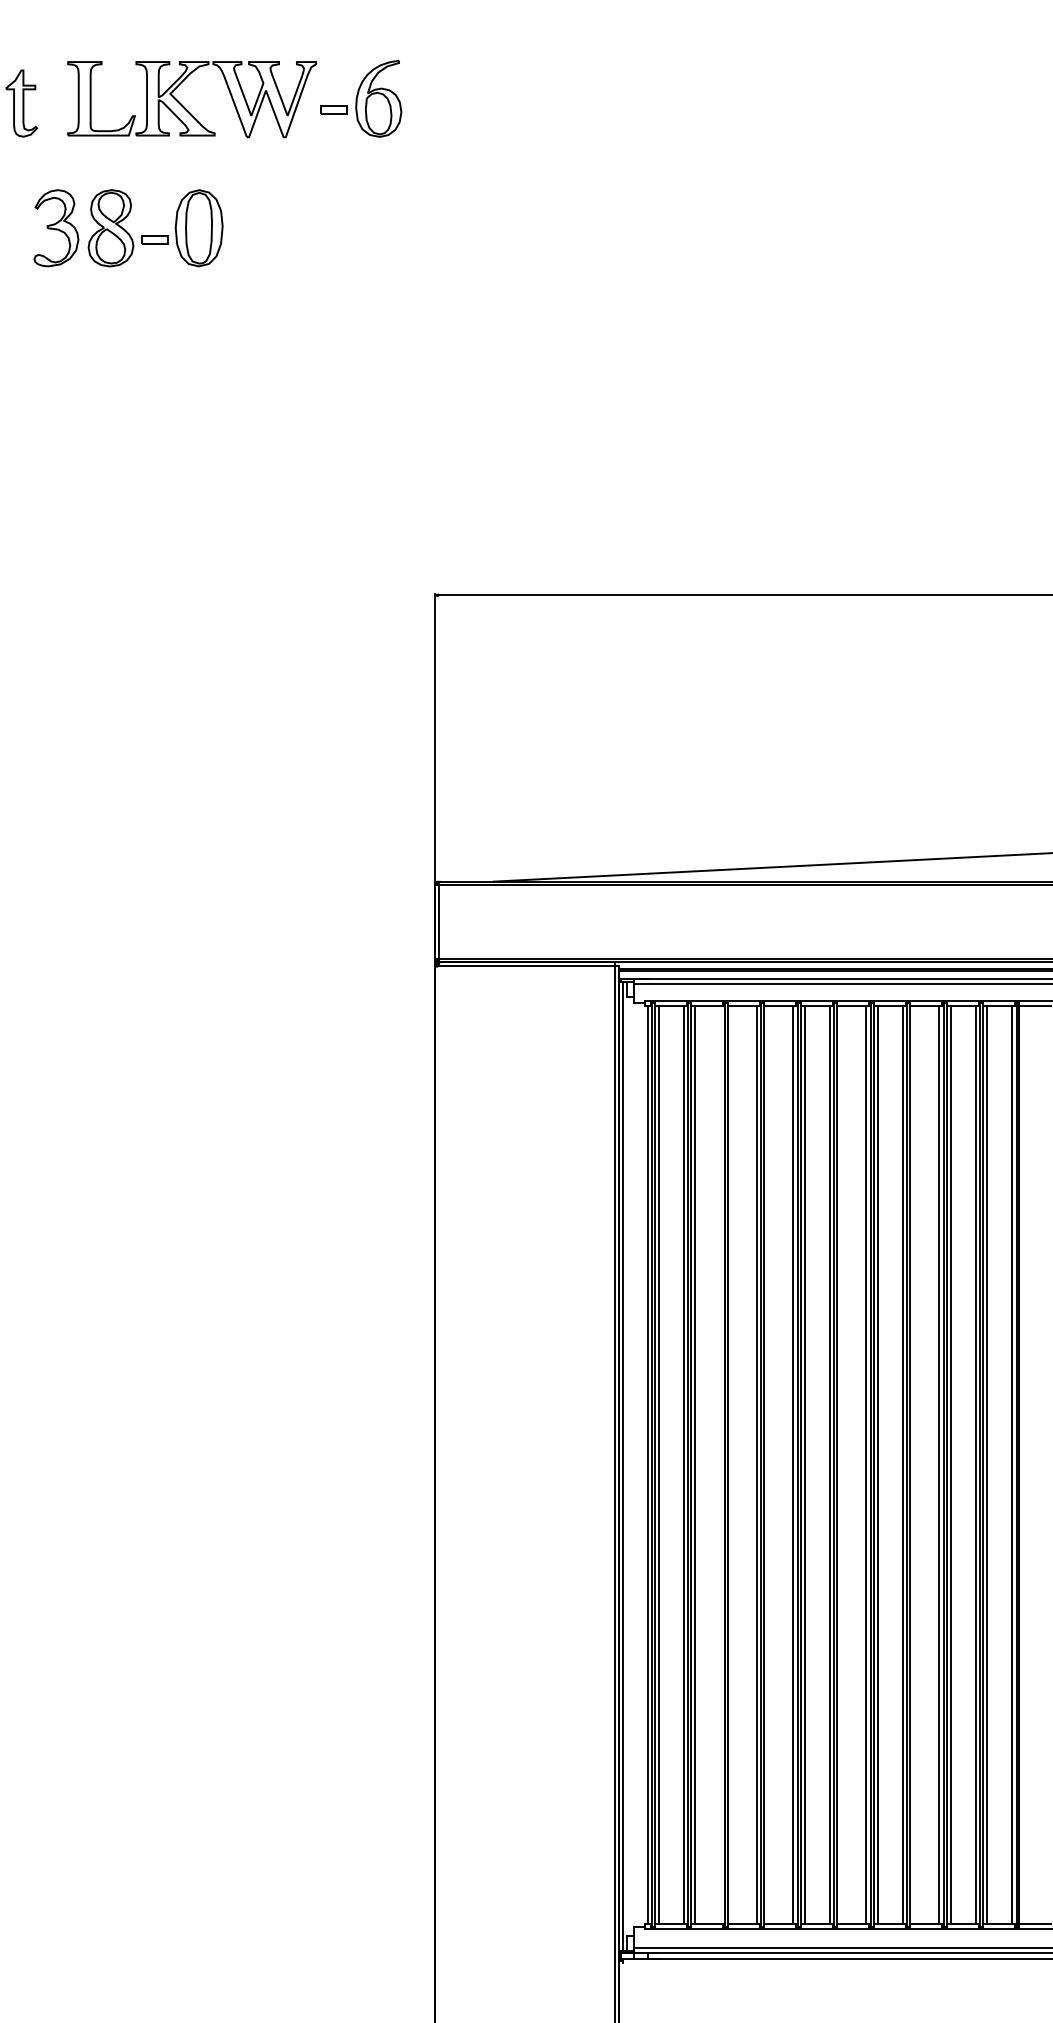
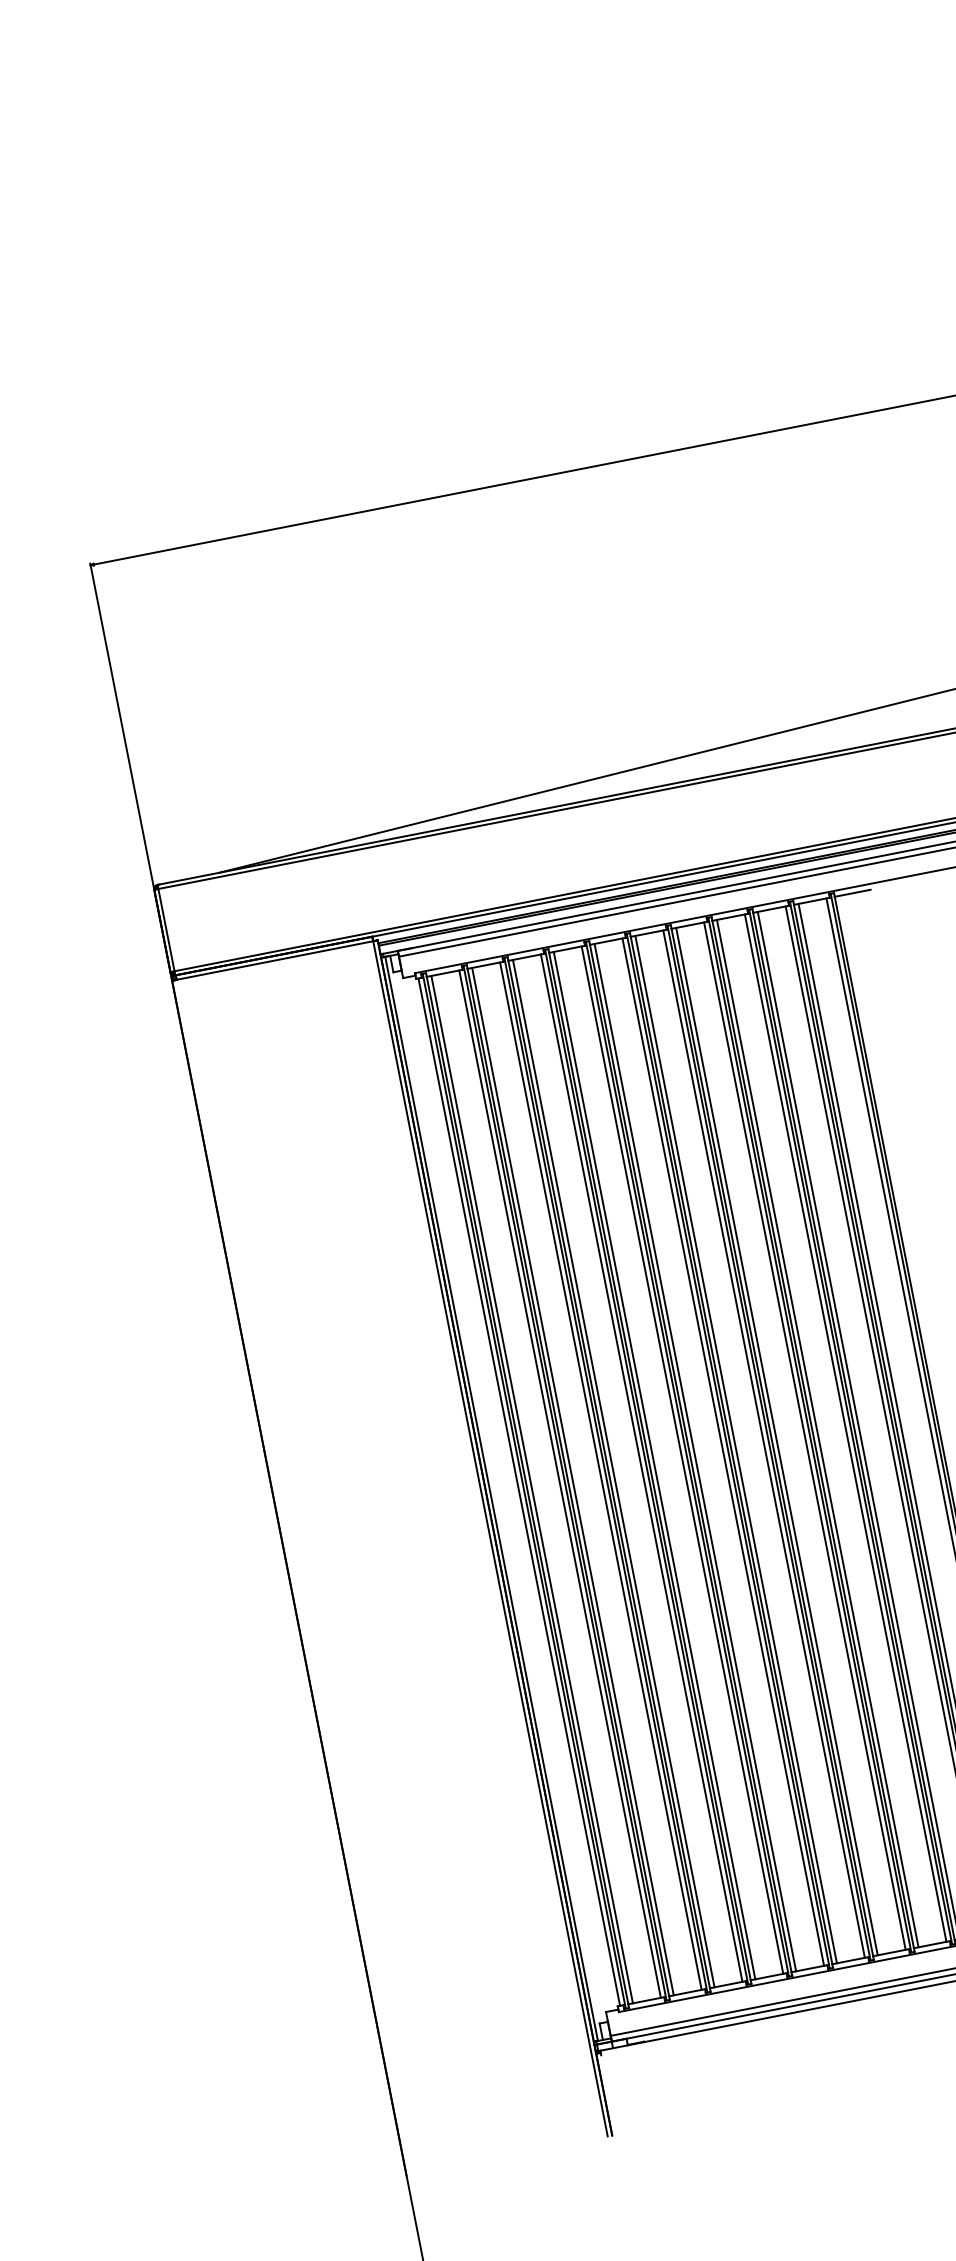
line: (720, 1465) -> (601, 1476), added
line: (731, 1465) -> (613, 1474), added
line: (768, 1465) -> (654, 1466), added
line: (841, 1465) -> (736, 1449), added
line: (914, 1465) -> (818, 1433), added

